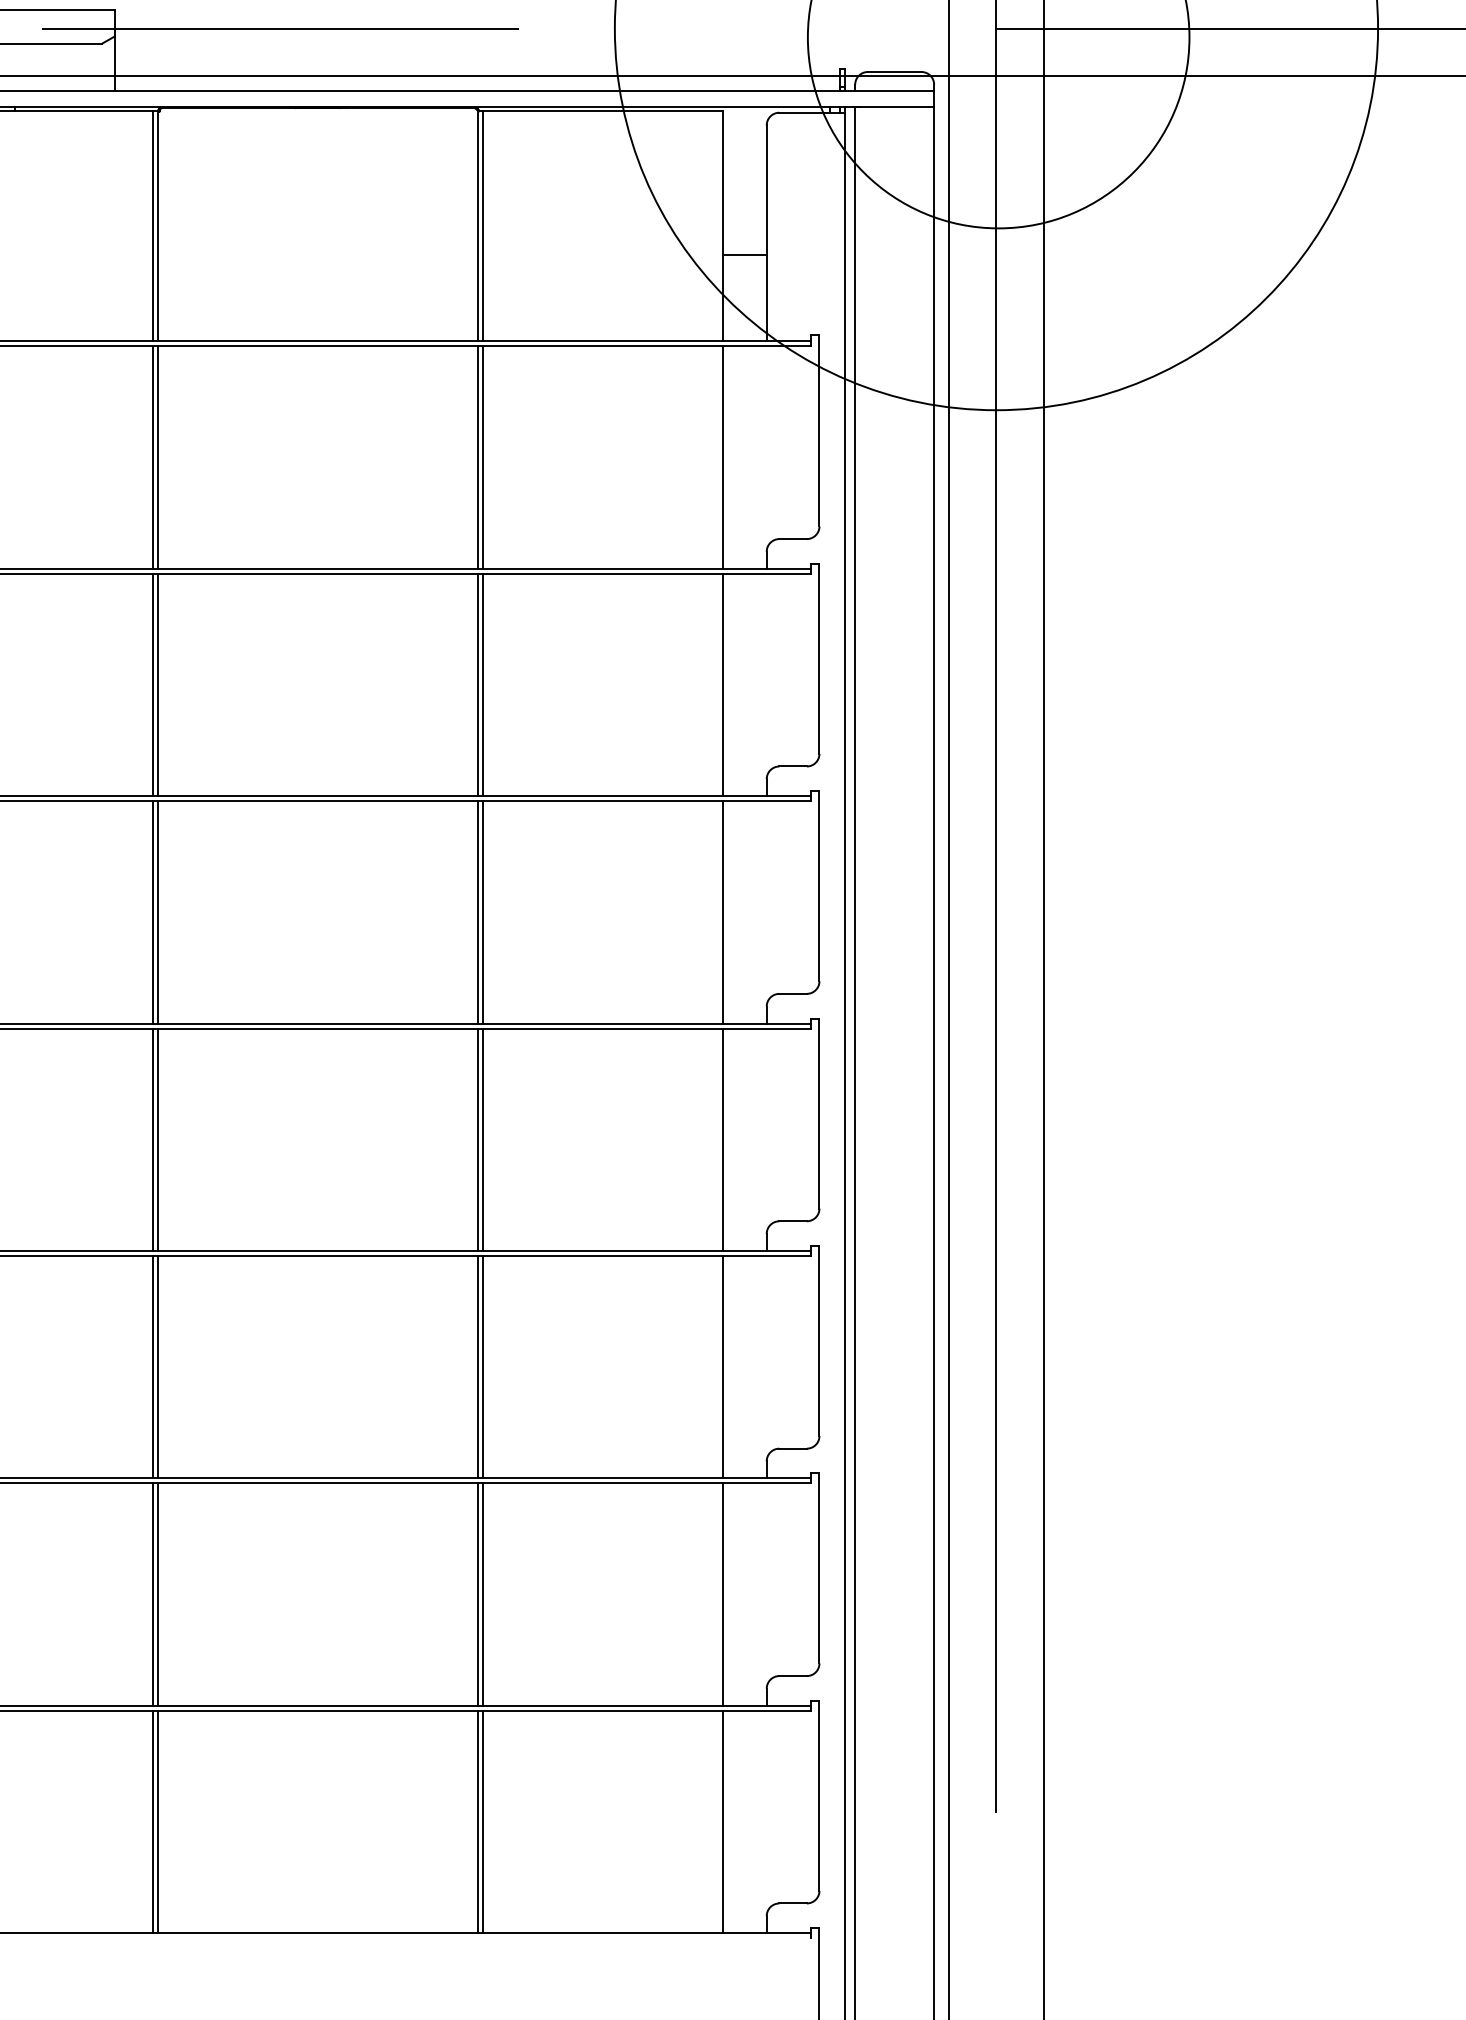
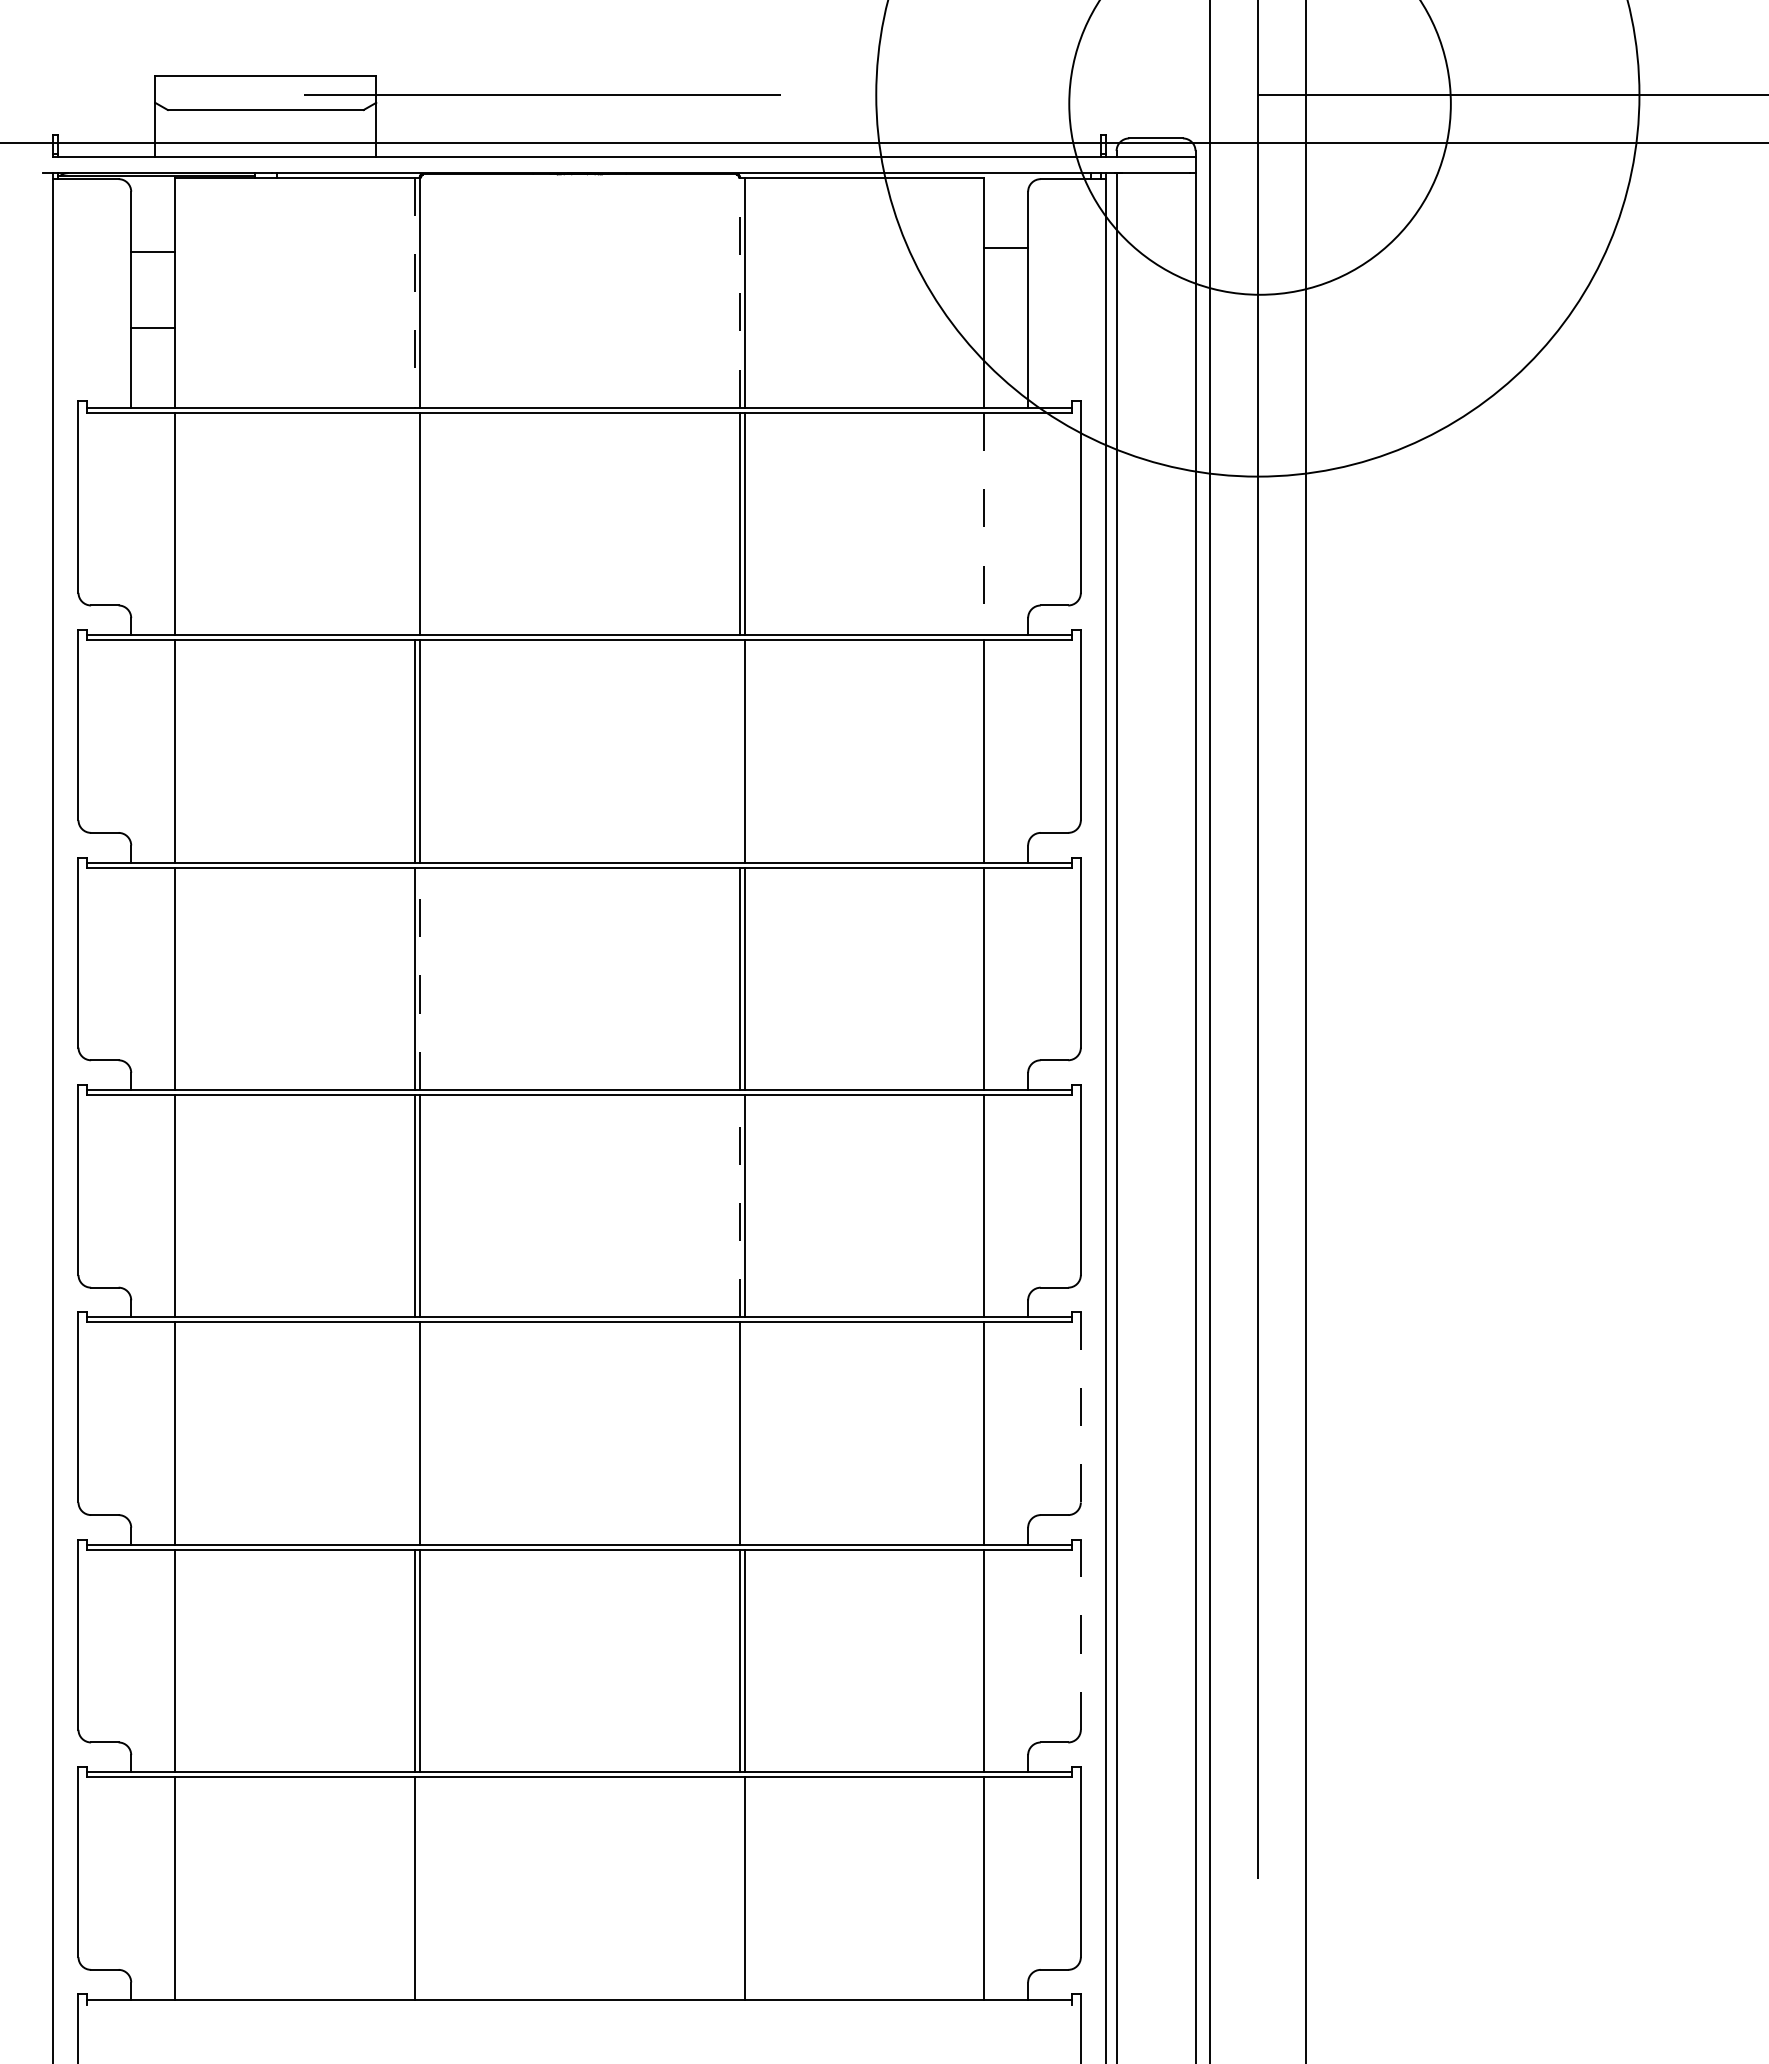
line: (478, 226) -> (739, 292), solid -> dashed
line: (153, 227) -> (414, 293), solid -> dashed
line: (744, 255) -> (1005, 247), moved
line: (153, 457) -> (414, 523), removed
line: (722, 458) -> (983, 524), solid -> dashed
line: (478, 685) -> (739, 751), removed
line: (158, 912) -> (419, 978), solid -> dashed
line: (478, 1139) -> (739, 1205), solid -> dashed
line: (819, 1340) -> (1080, 1406), solid -> dashed
line: (153, 1367) -> (414, 1433), removed
line: (483, 1367) -> (744, 1433), removed
line: (819, 1568) -> (1080, 1634), solid -> dashed
line: (158, 1822) -> (419, 1888), removed
line: (478, 1822) -> (739, 1888), removed

